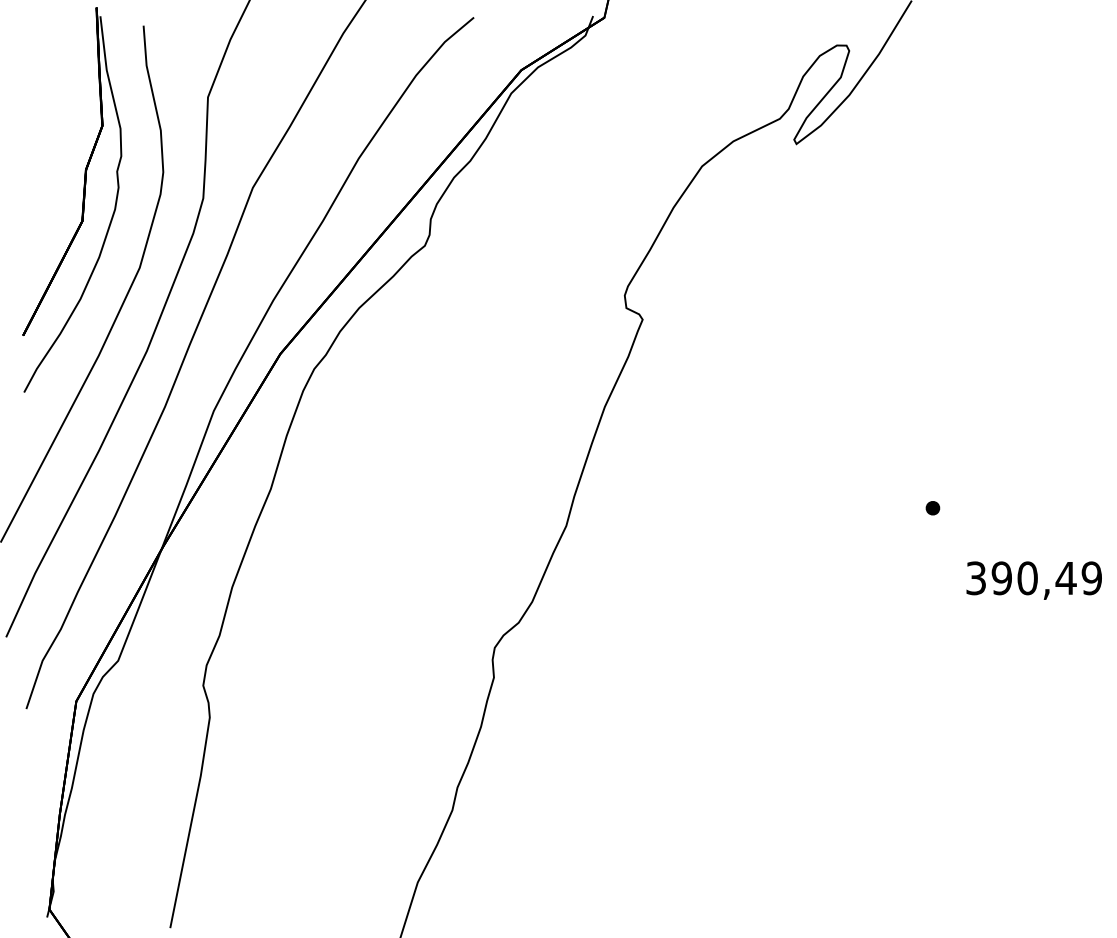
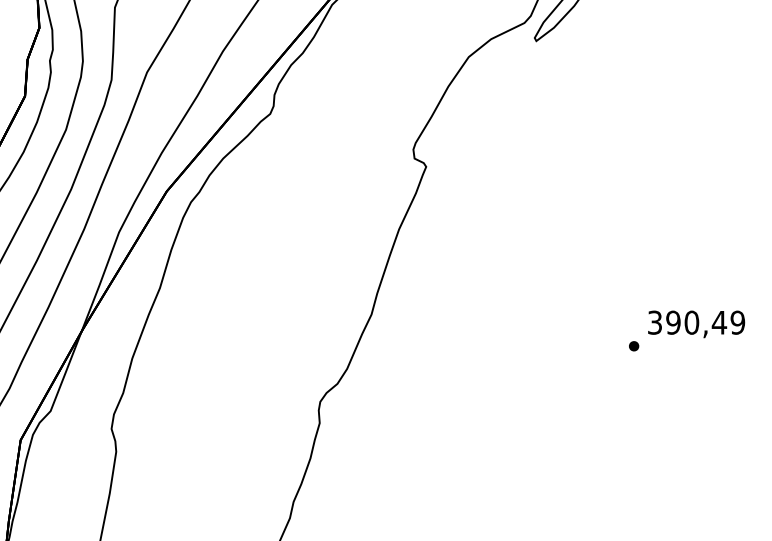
part: (932, 508) -> (633, 346), moved
text: (1033, 580) -> (696, 324), moved

